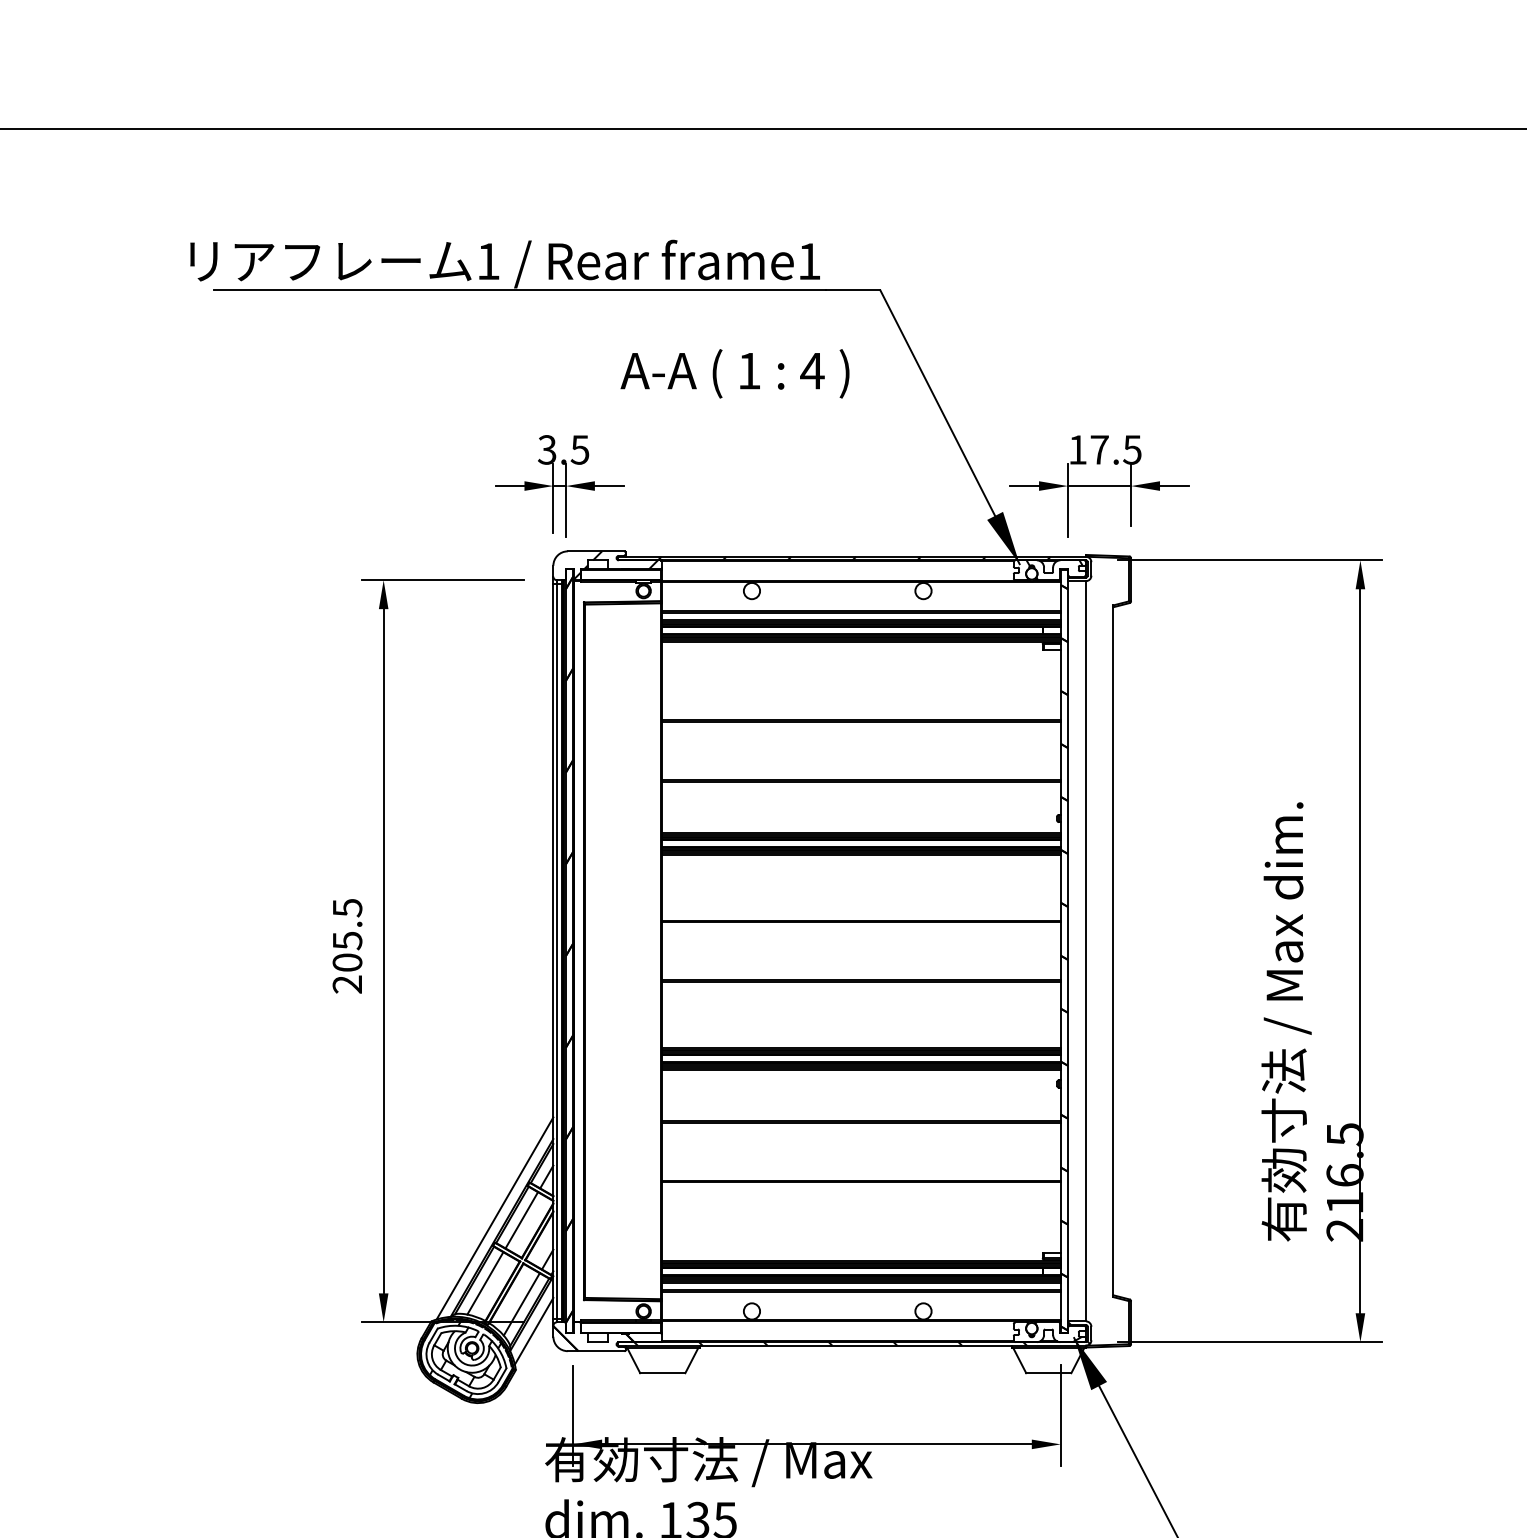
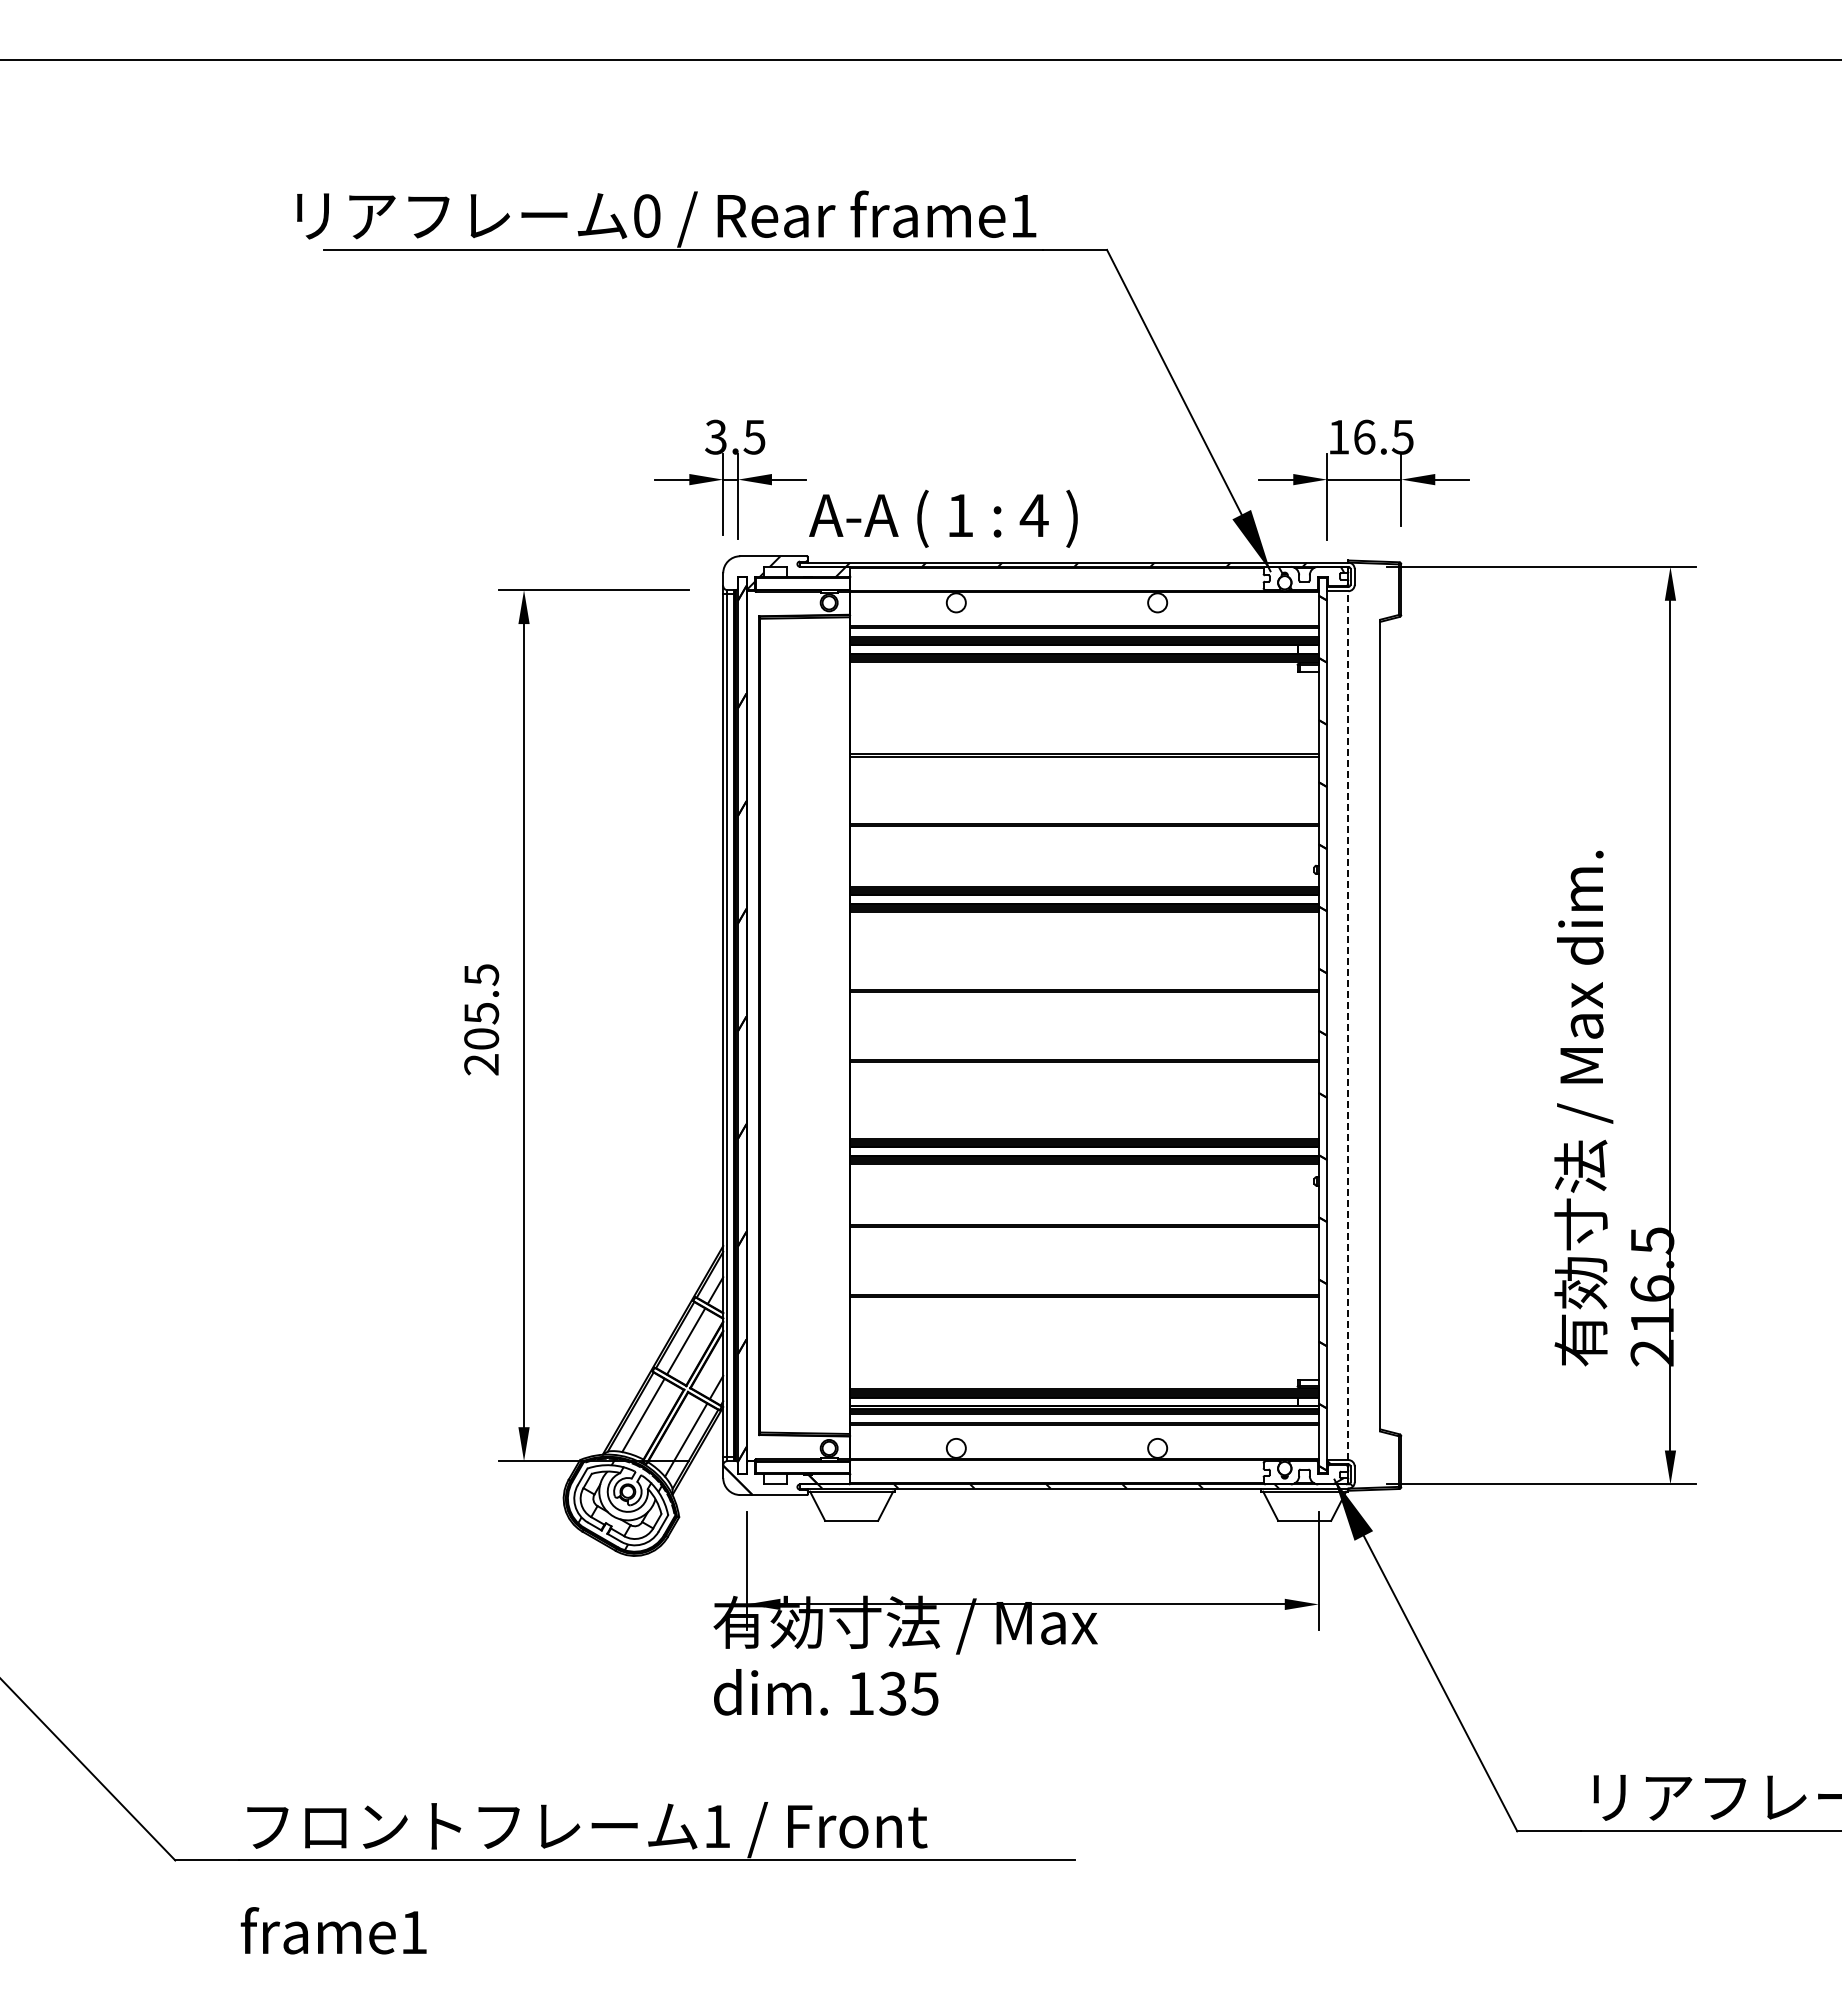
text: (488, 261) -> (647, 215), 1 -> 0
text: (735, 373) -> (943, 518), moved
text: (1099, 449) -> (1364, 436), 17.5 -> 16.5
line: (1086, 951) -> (1348, 1025), solid -> dashed
line: (494, 1217) -> (654, 1338), removed
line: (534, 1331) -> (700, 1471), removed

